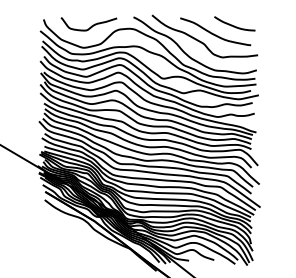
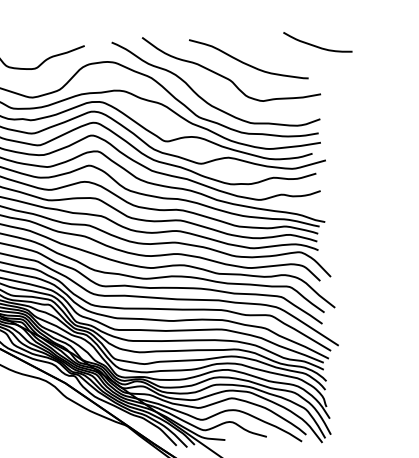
curve: (234, 25) -> (317, 45), moved

